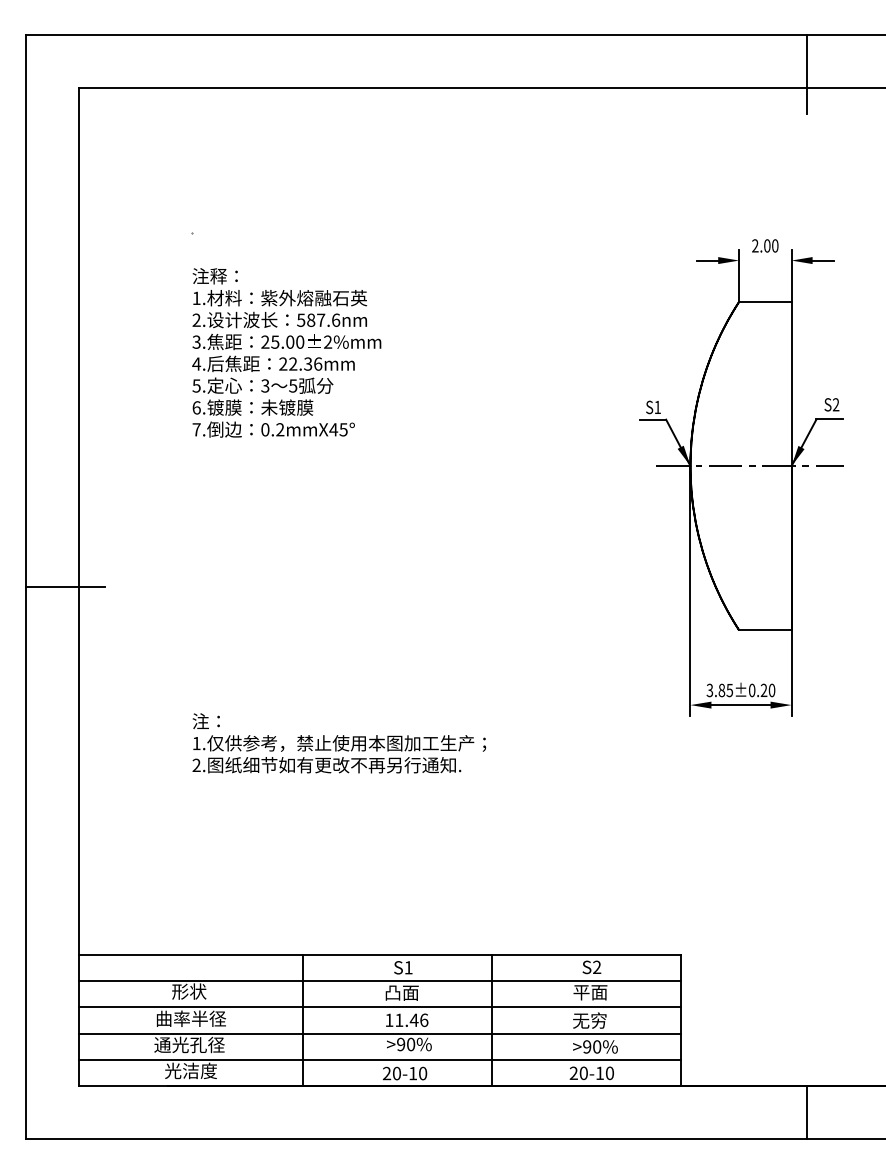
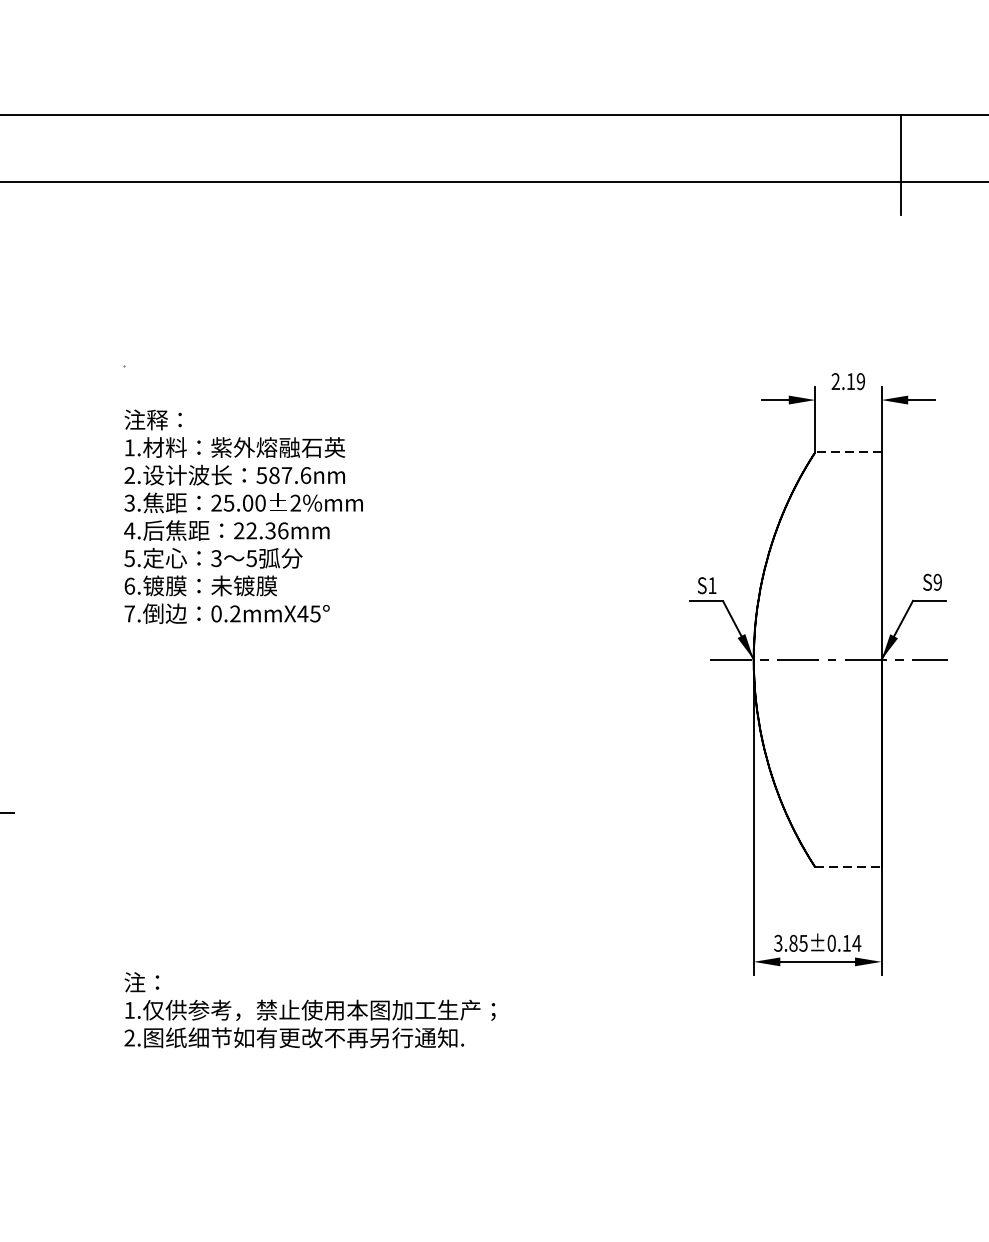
text: (771, 245) -> (856, 381), 2.00 -> 2.19
line: (764, 301) -> (847, 451), solid -> dashed
text: (835, 404) -> (937, 581), S2 -> S9
line: (765, 630) -> (848, 867), solid -> dashed
text: (767, 690) -> (851, 943), 3.85±0.20 -> 3.85±0.14

